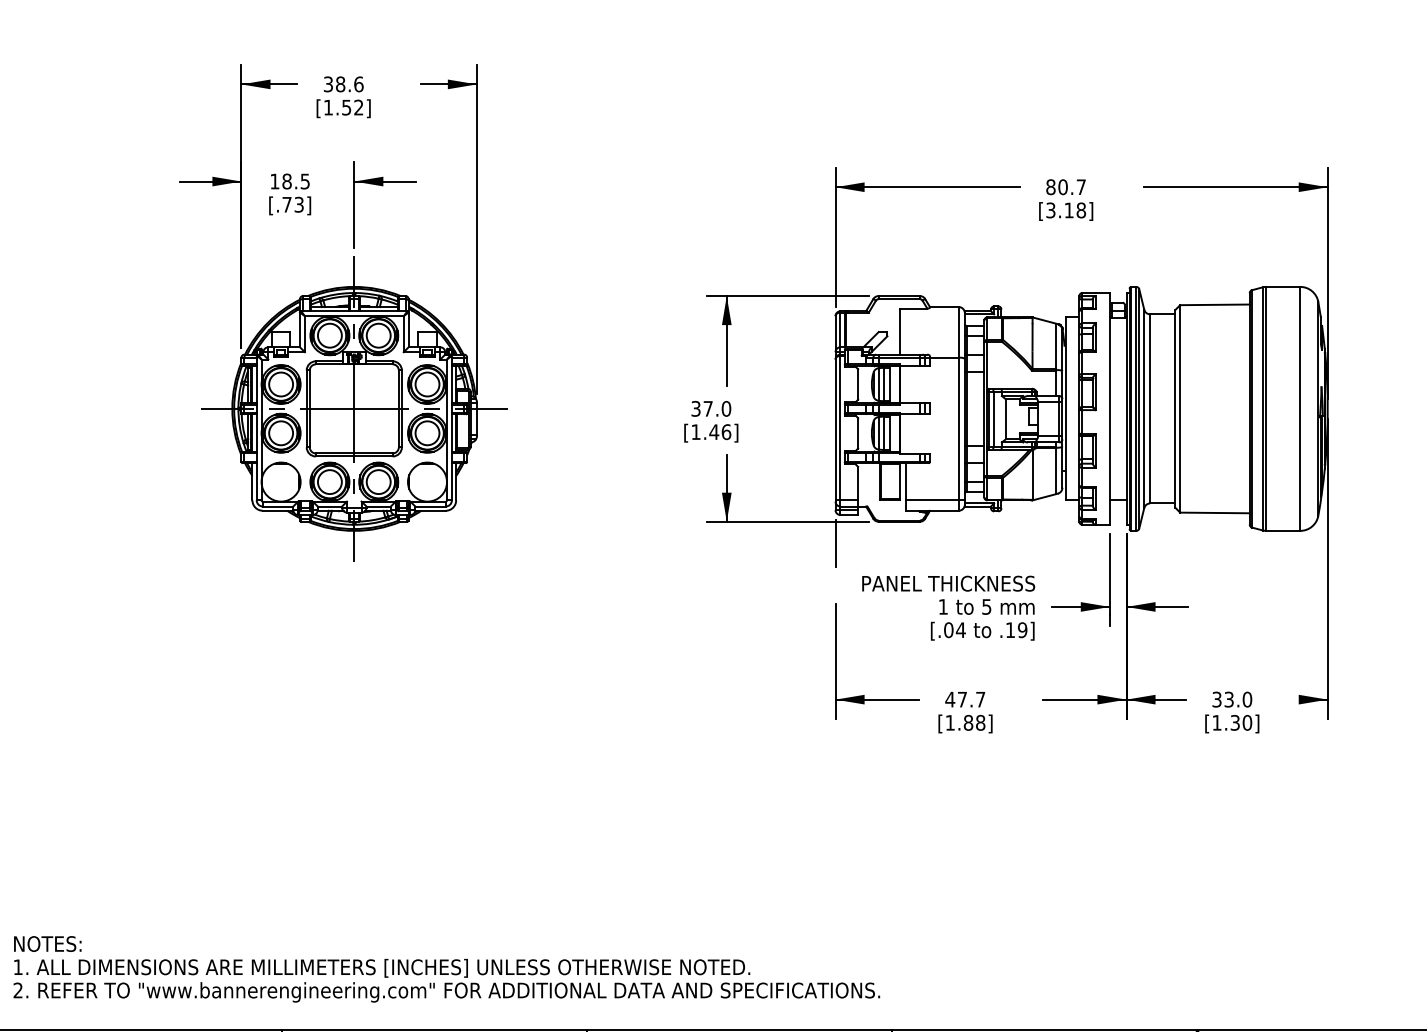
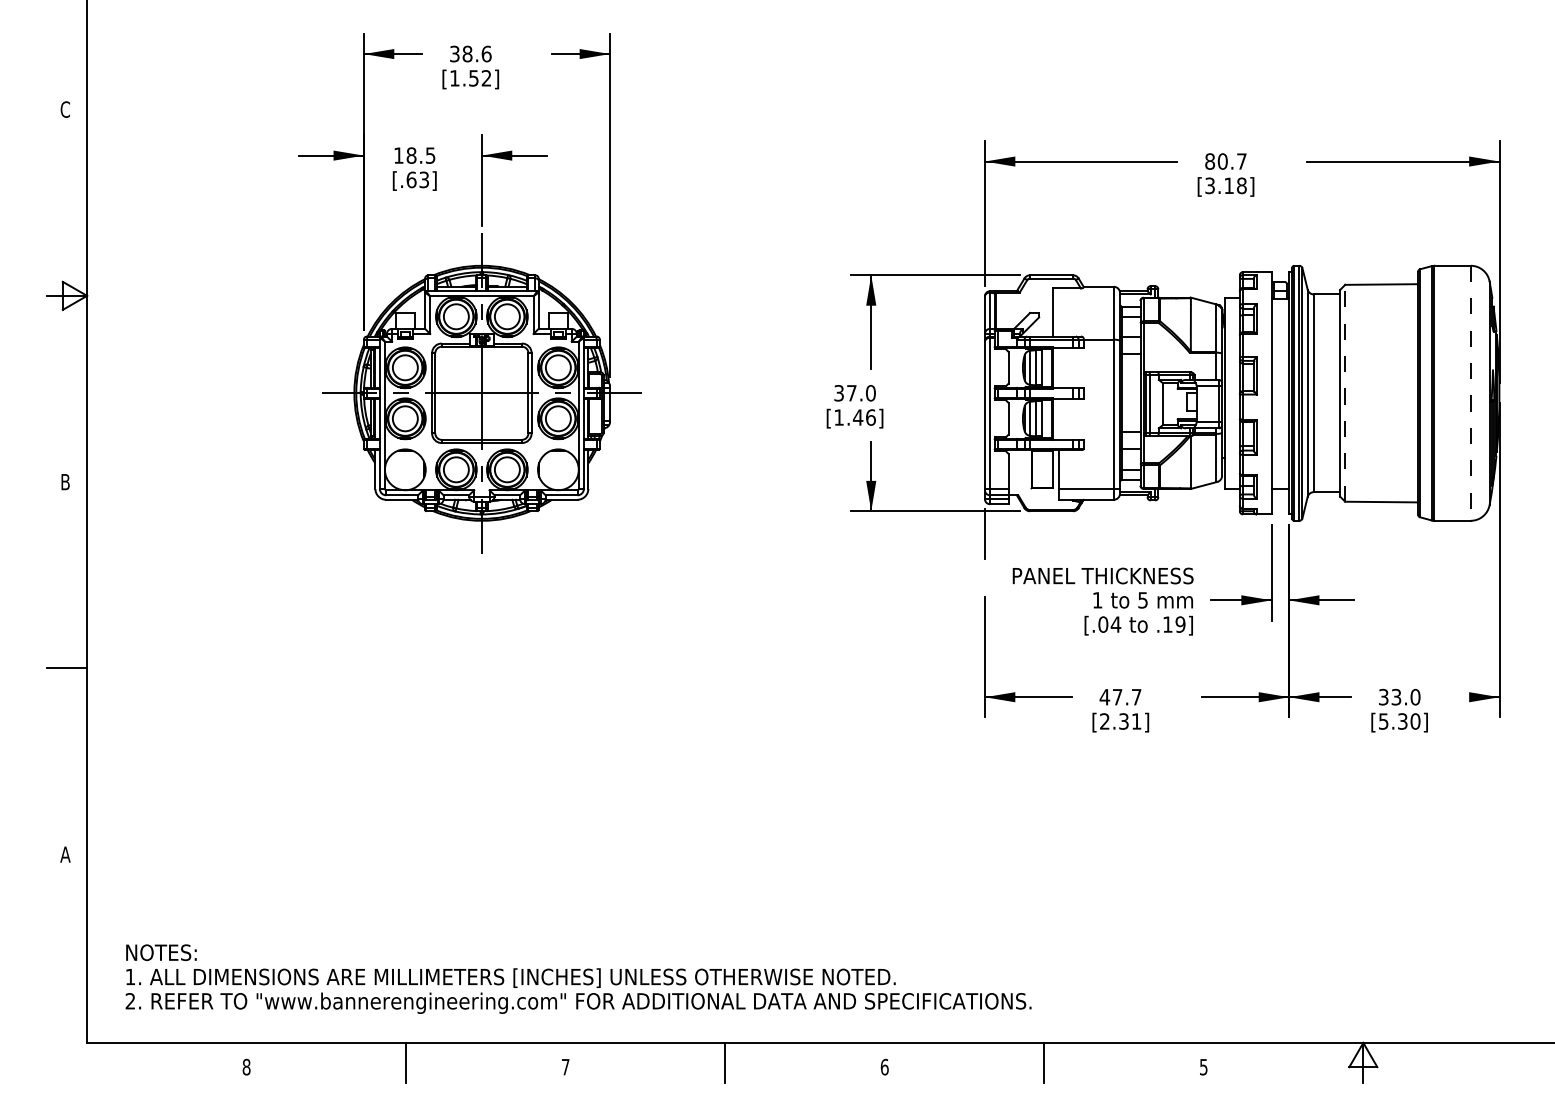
text: (286, 204) -> (411, 179), [.73] -> [.63]
line: (1180, 408) -> (1345, 392), solid -> dashed
line: (1300, 409) -> (1470, 393), solid -> dashed
text: (965, 722) -> (1120, 721), [1.88] -> [2.31]
text: (1216, 722) -> (1383, 721), [1.30] -> [5.30]

